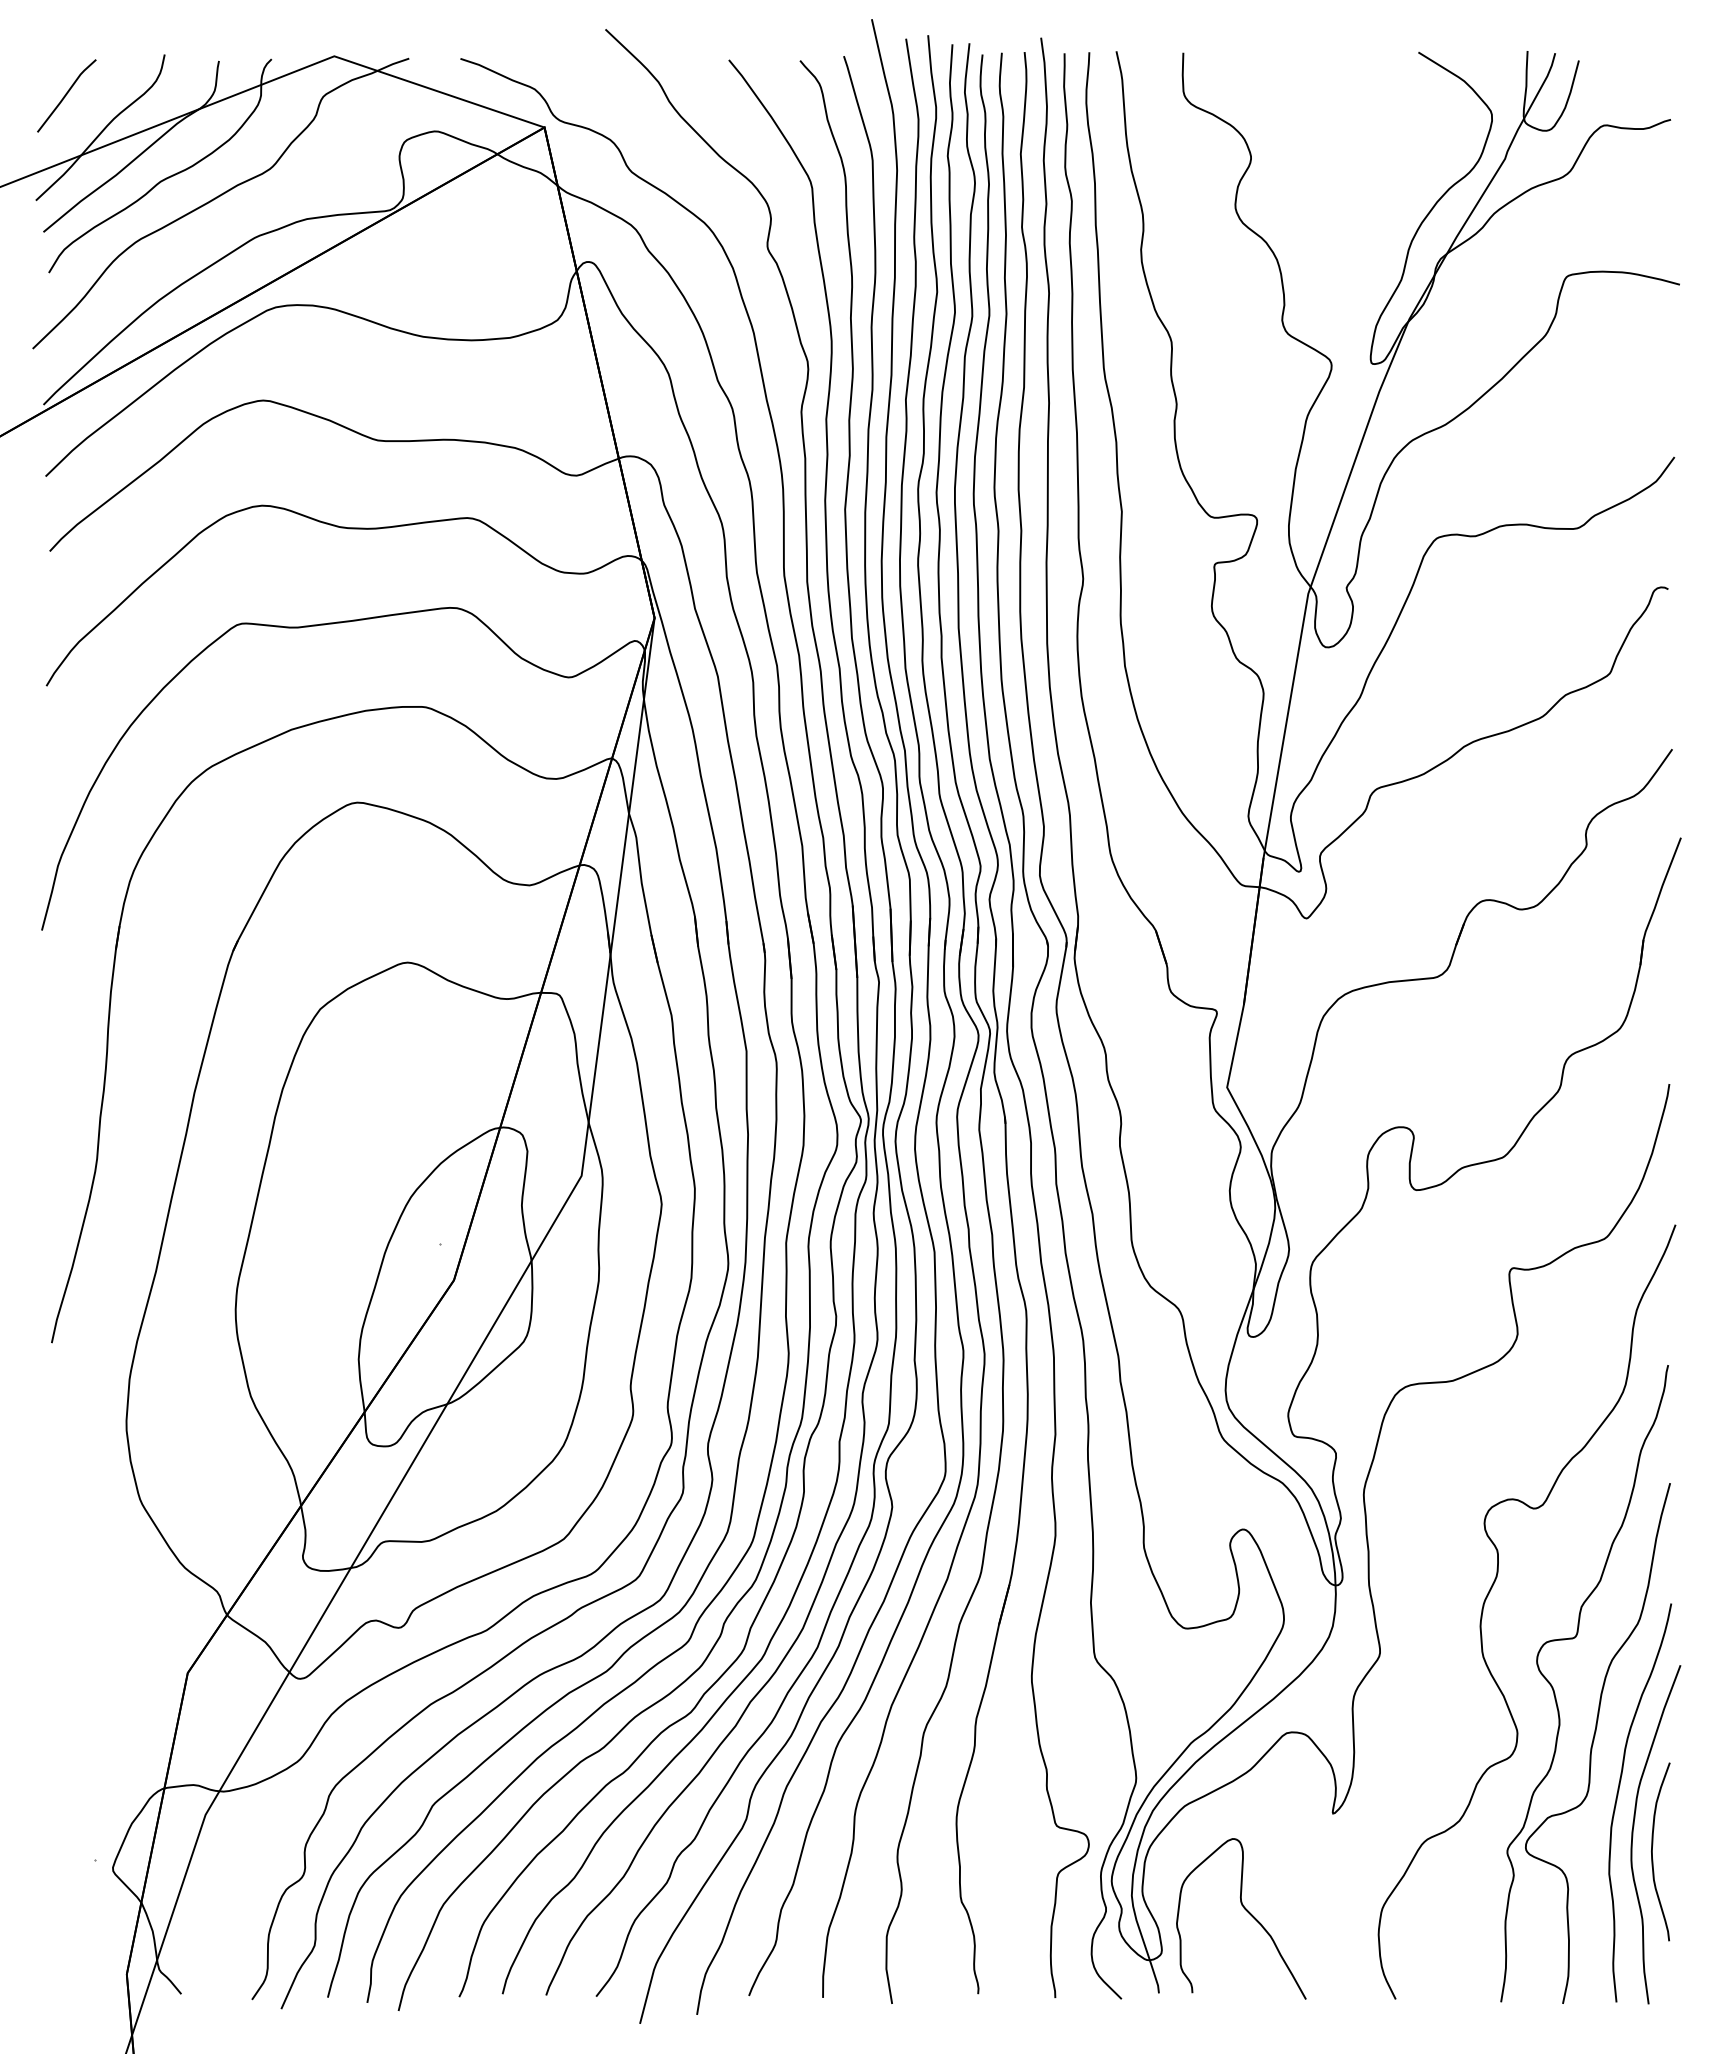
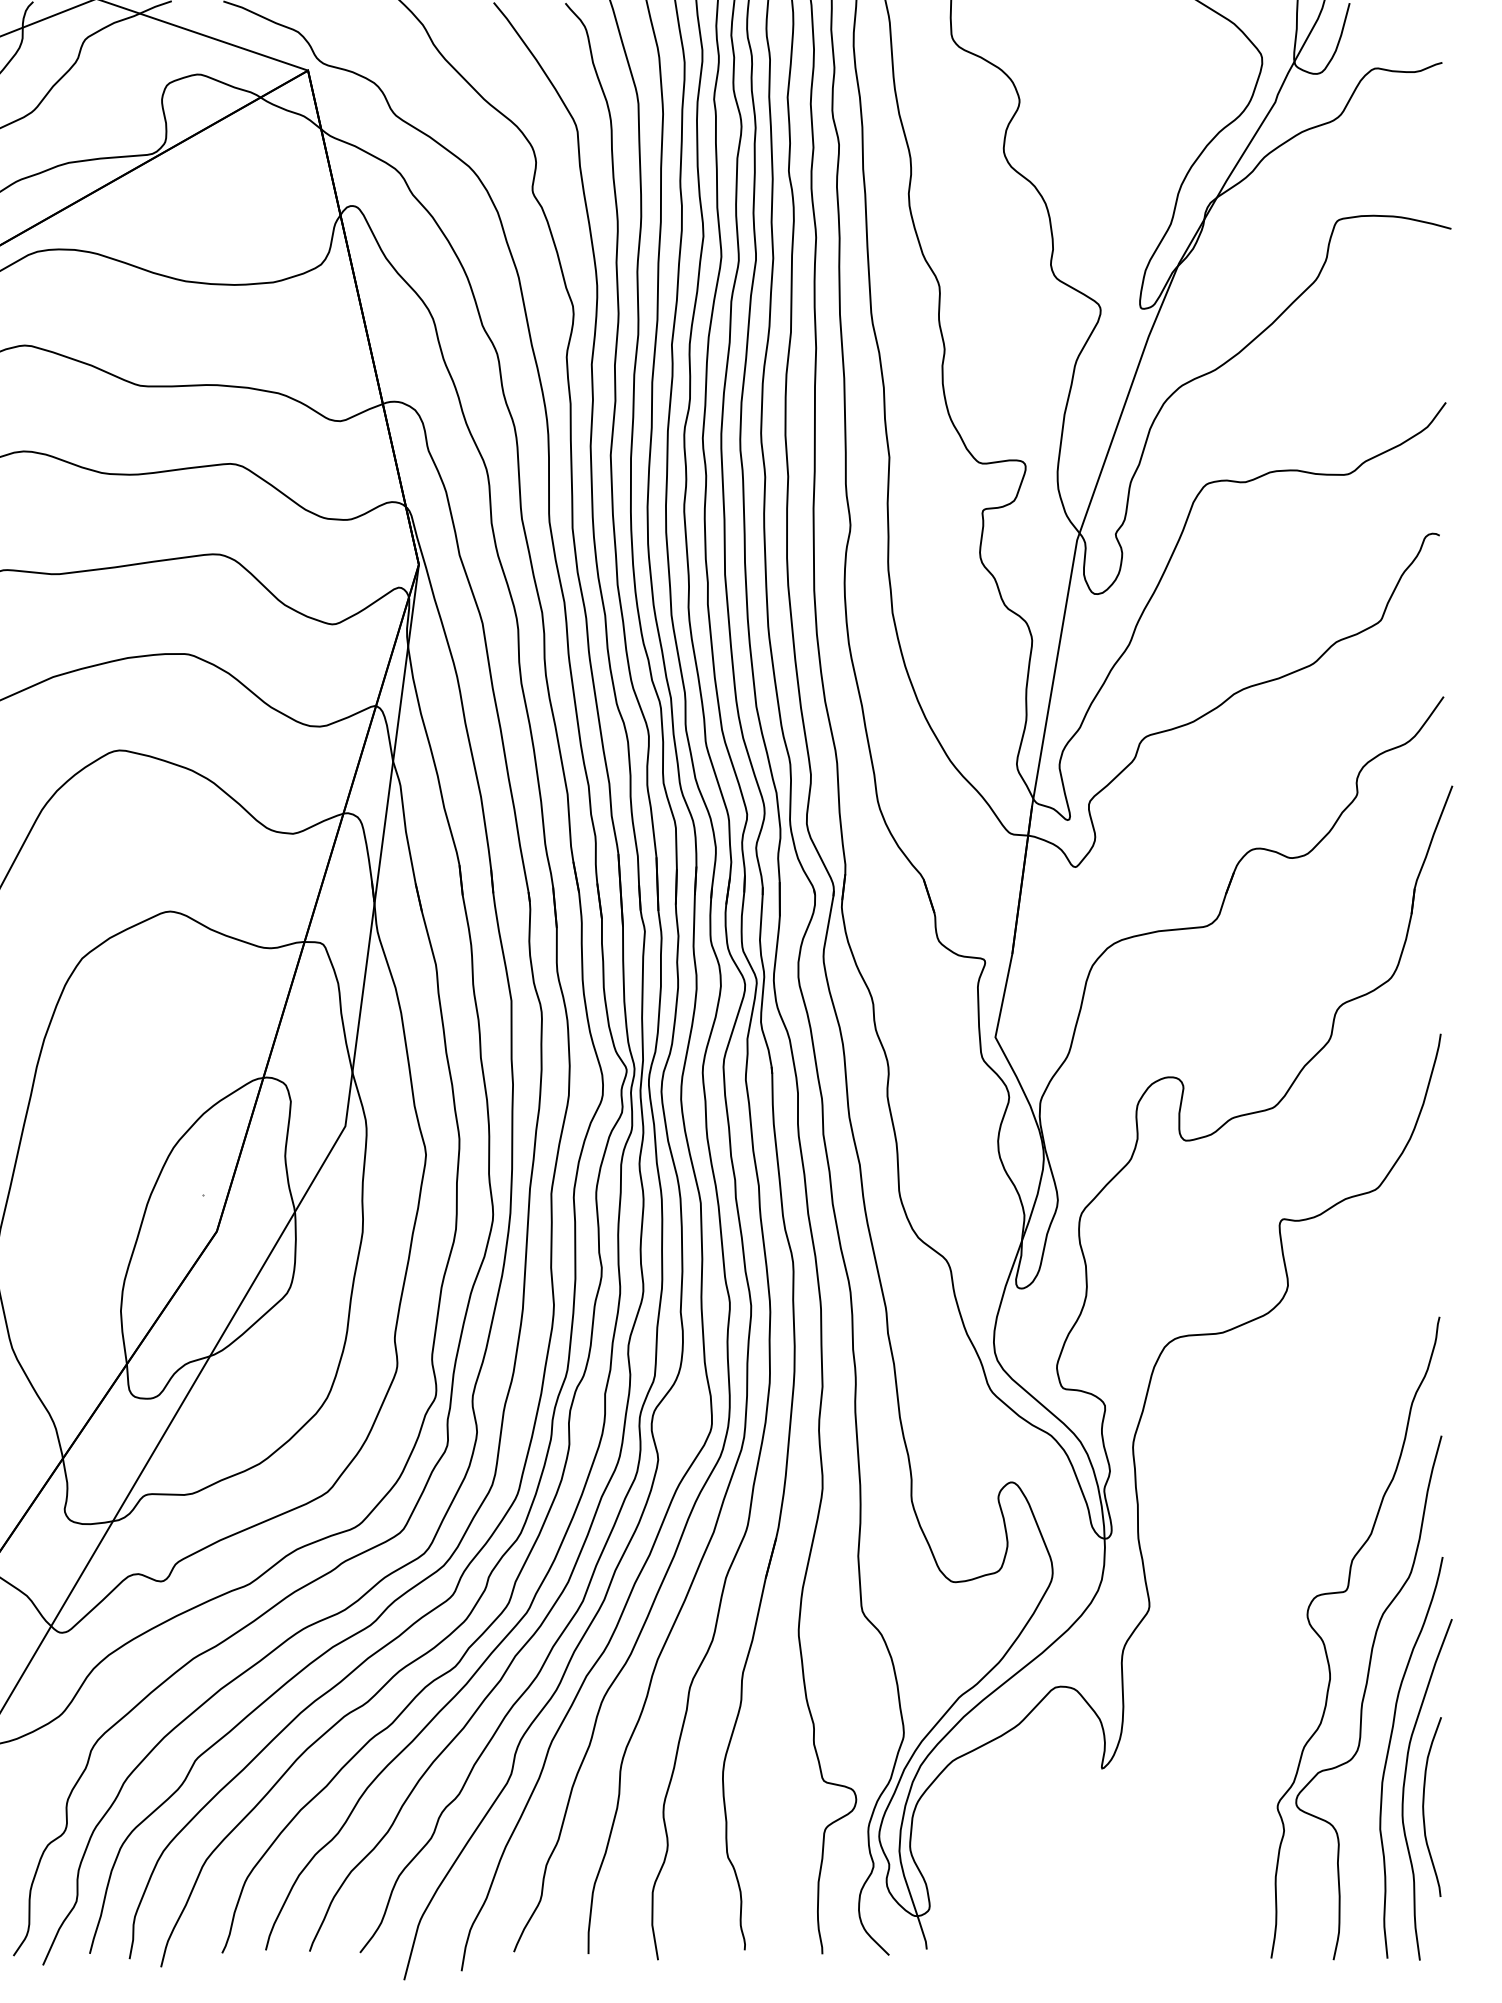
curve: (1490, 1592) -> (1260, 1545), removed
curve: (1247, 1912) -> (1015, 1868), removed

